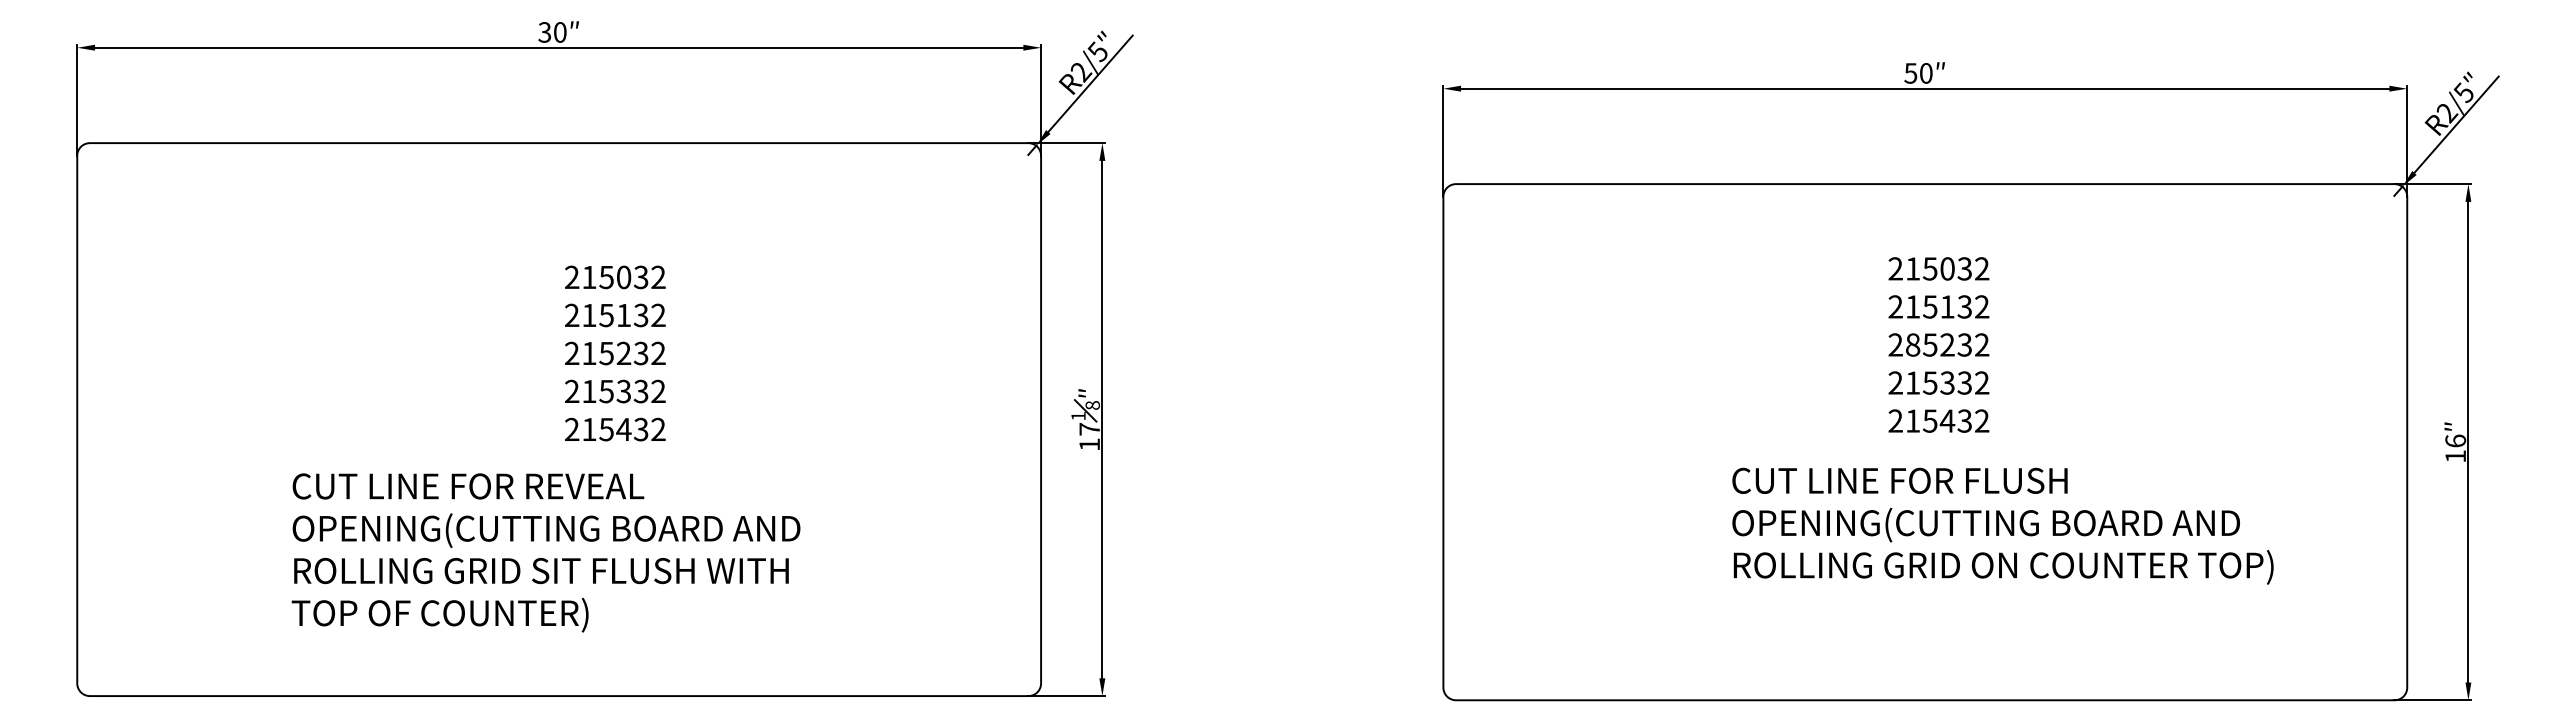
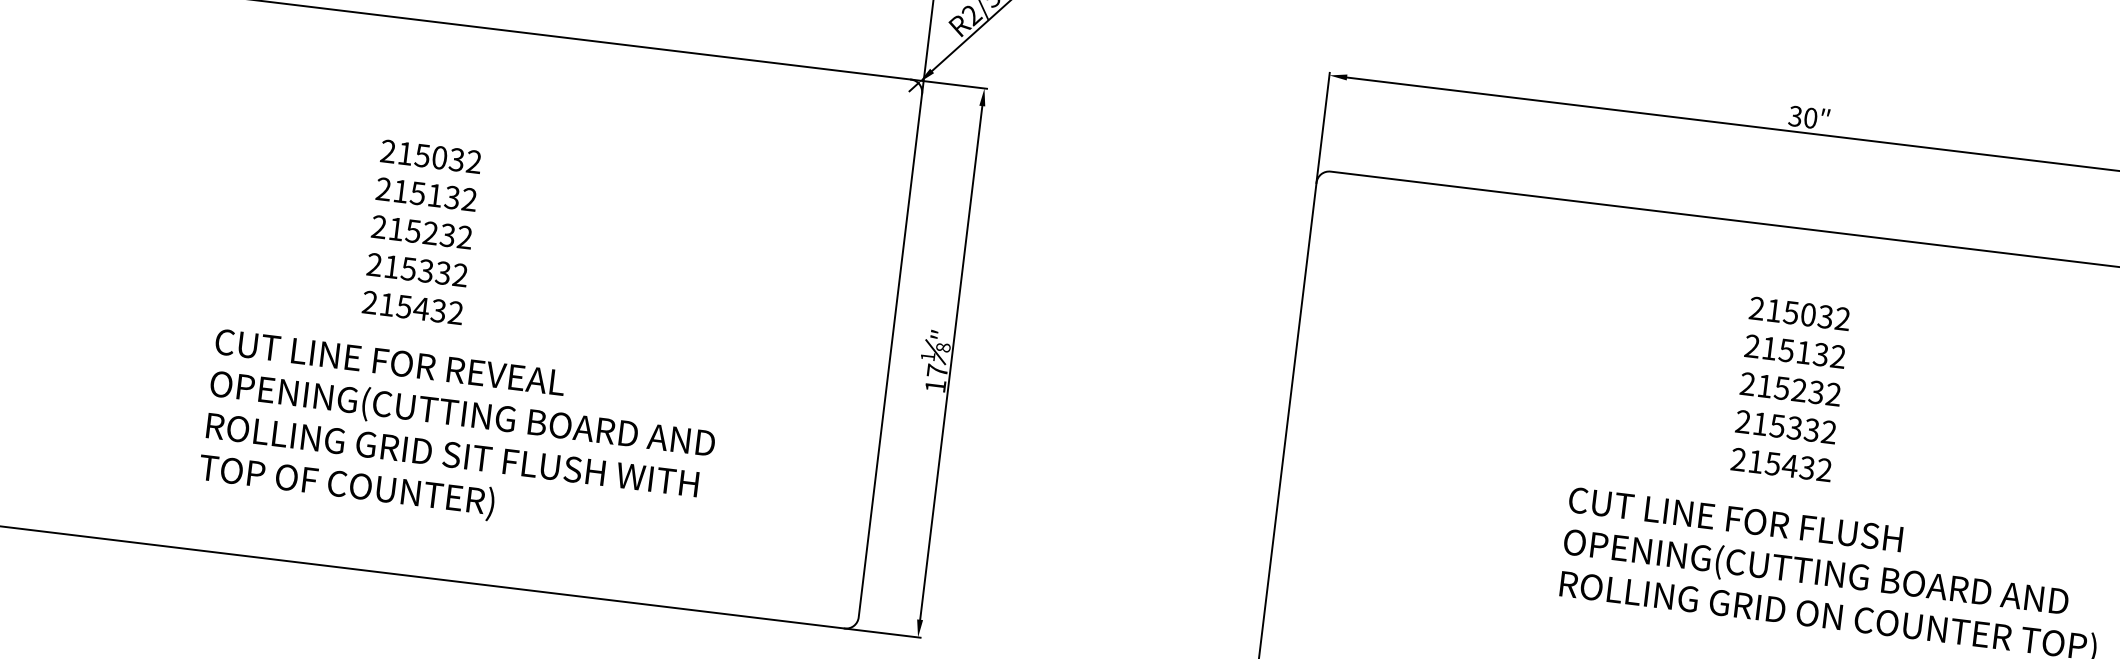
text: (1910, 73) -> (1795, 116), 50 -> 30
text: (1913, 344) -> (1765, 385), 285232 -> 215232
text: (615, 353) -> (422, 232), moved
text: (545, 552) -> (458, 437), moved

